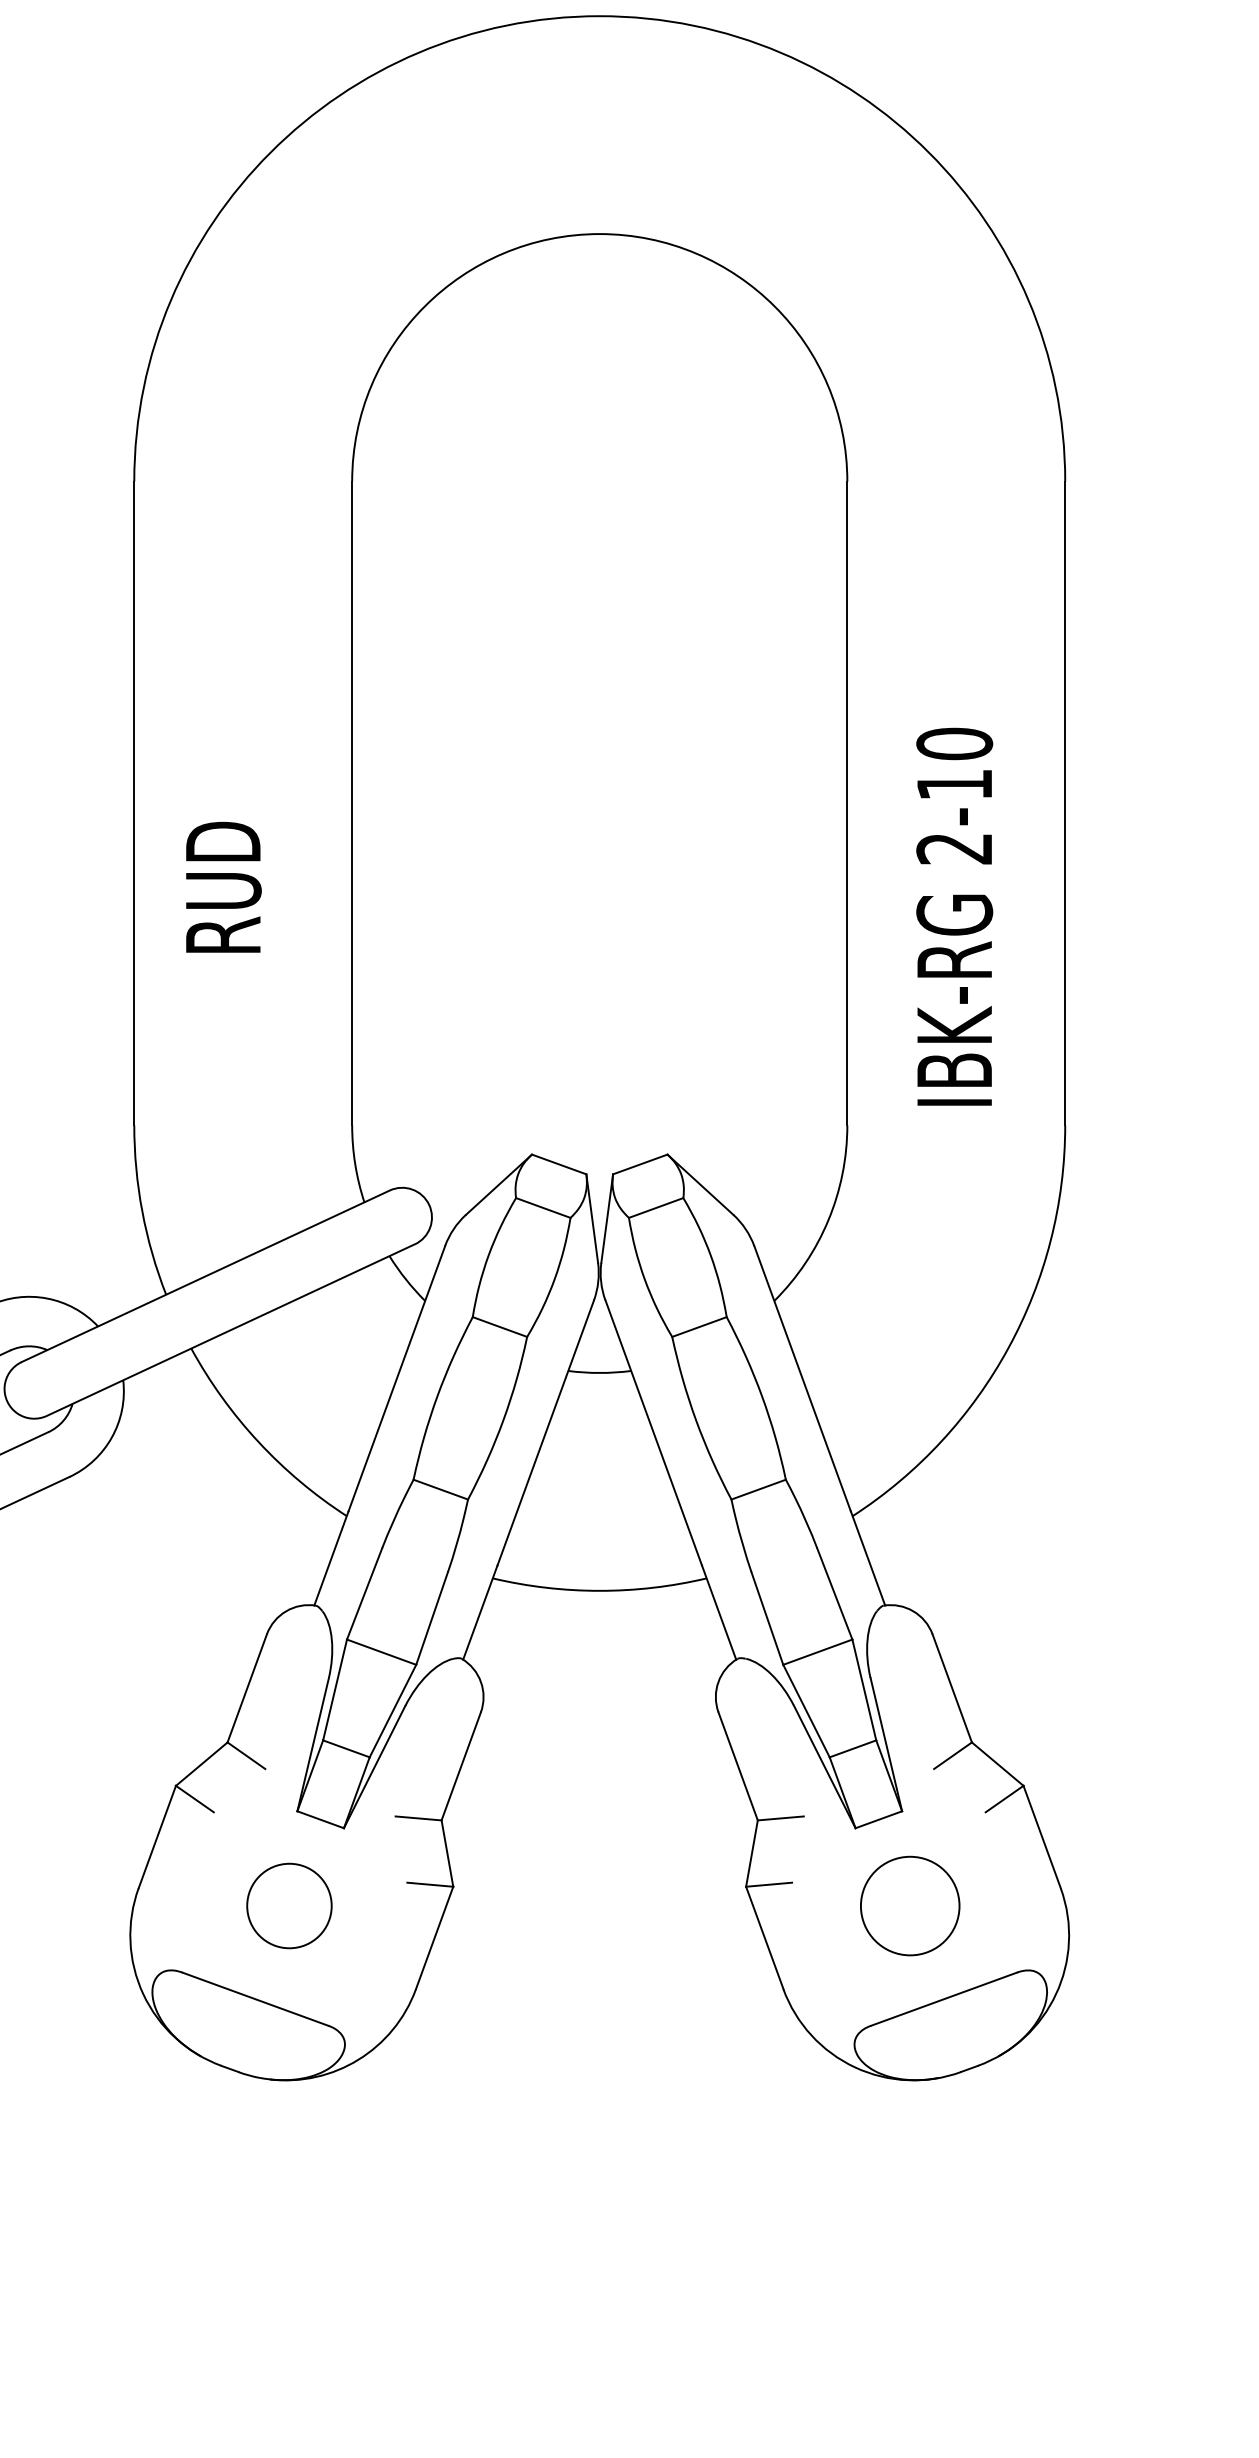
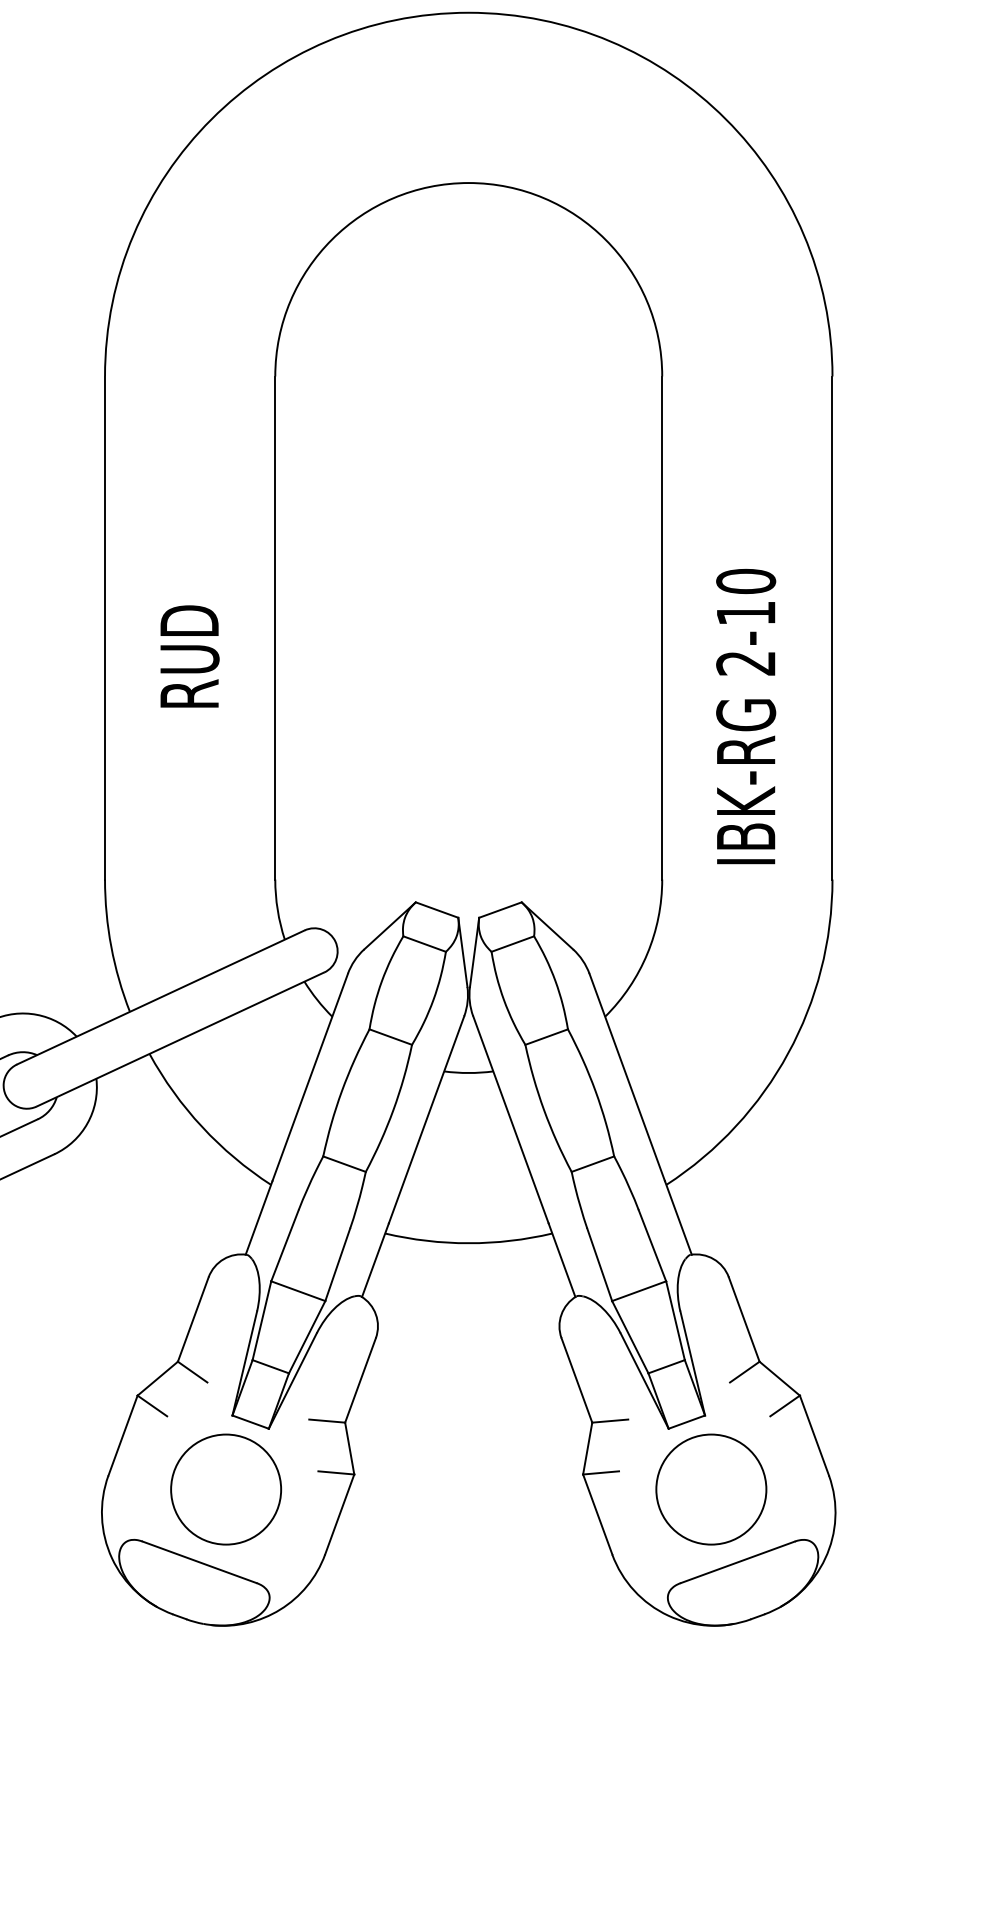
text: (223, 887) -> (189, 656), moved
circle: (289, 1905) -> (226, 1489), size x1.67
circle: (910, 1905) -> (711, 1489), size x1.43

